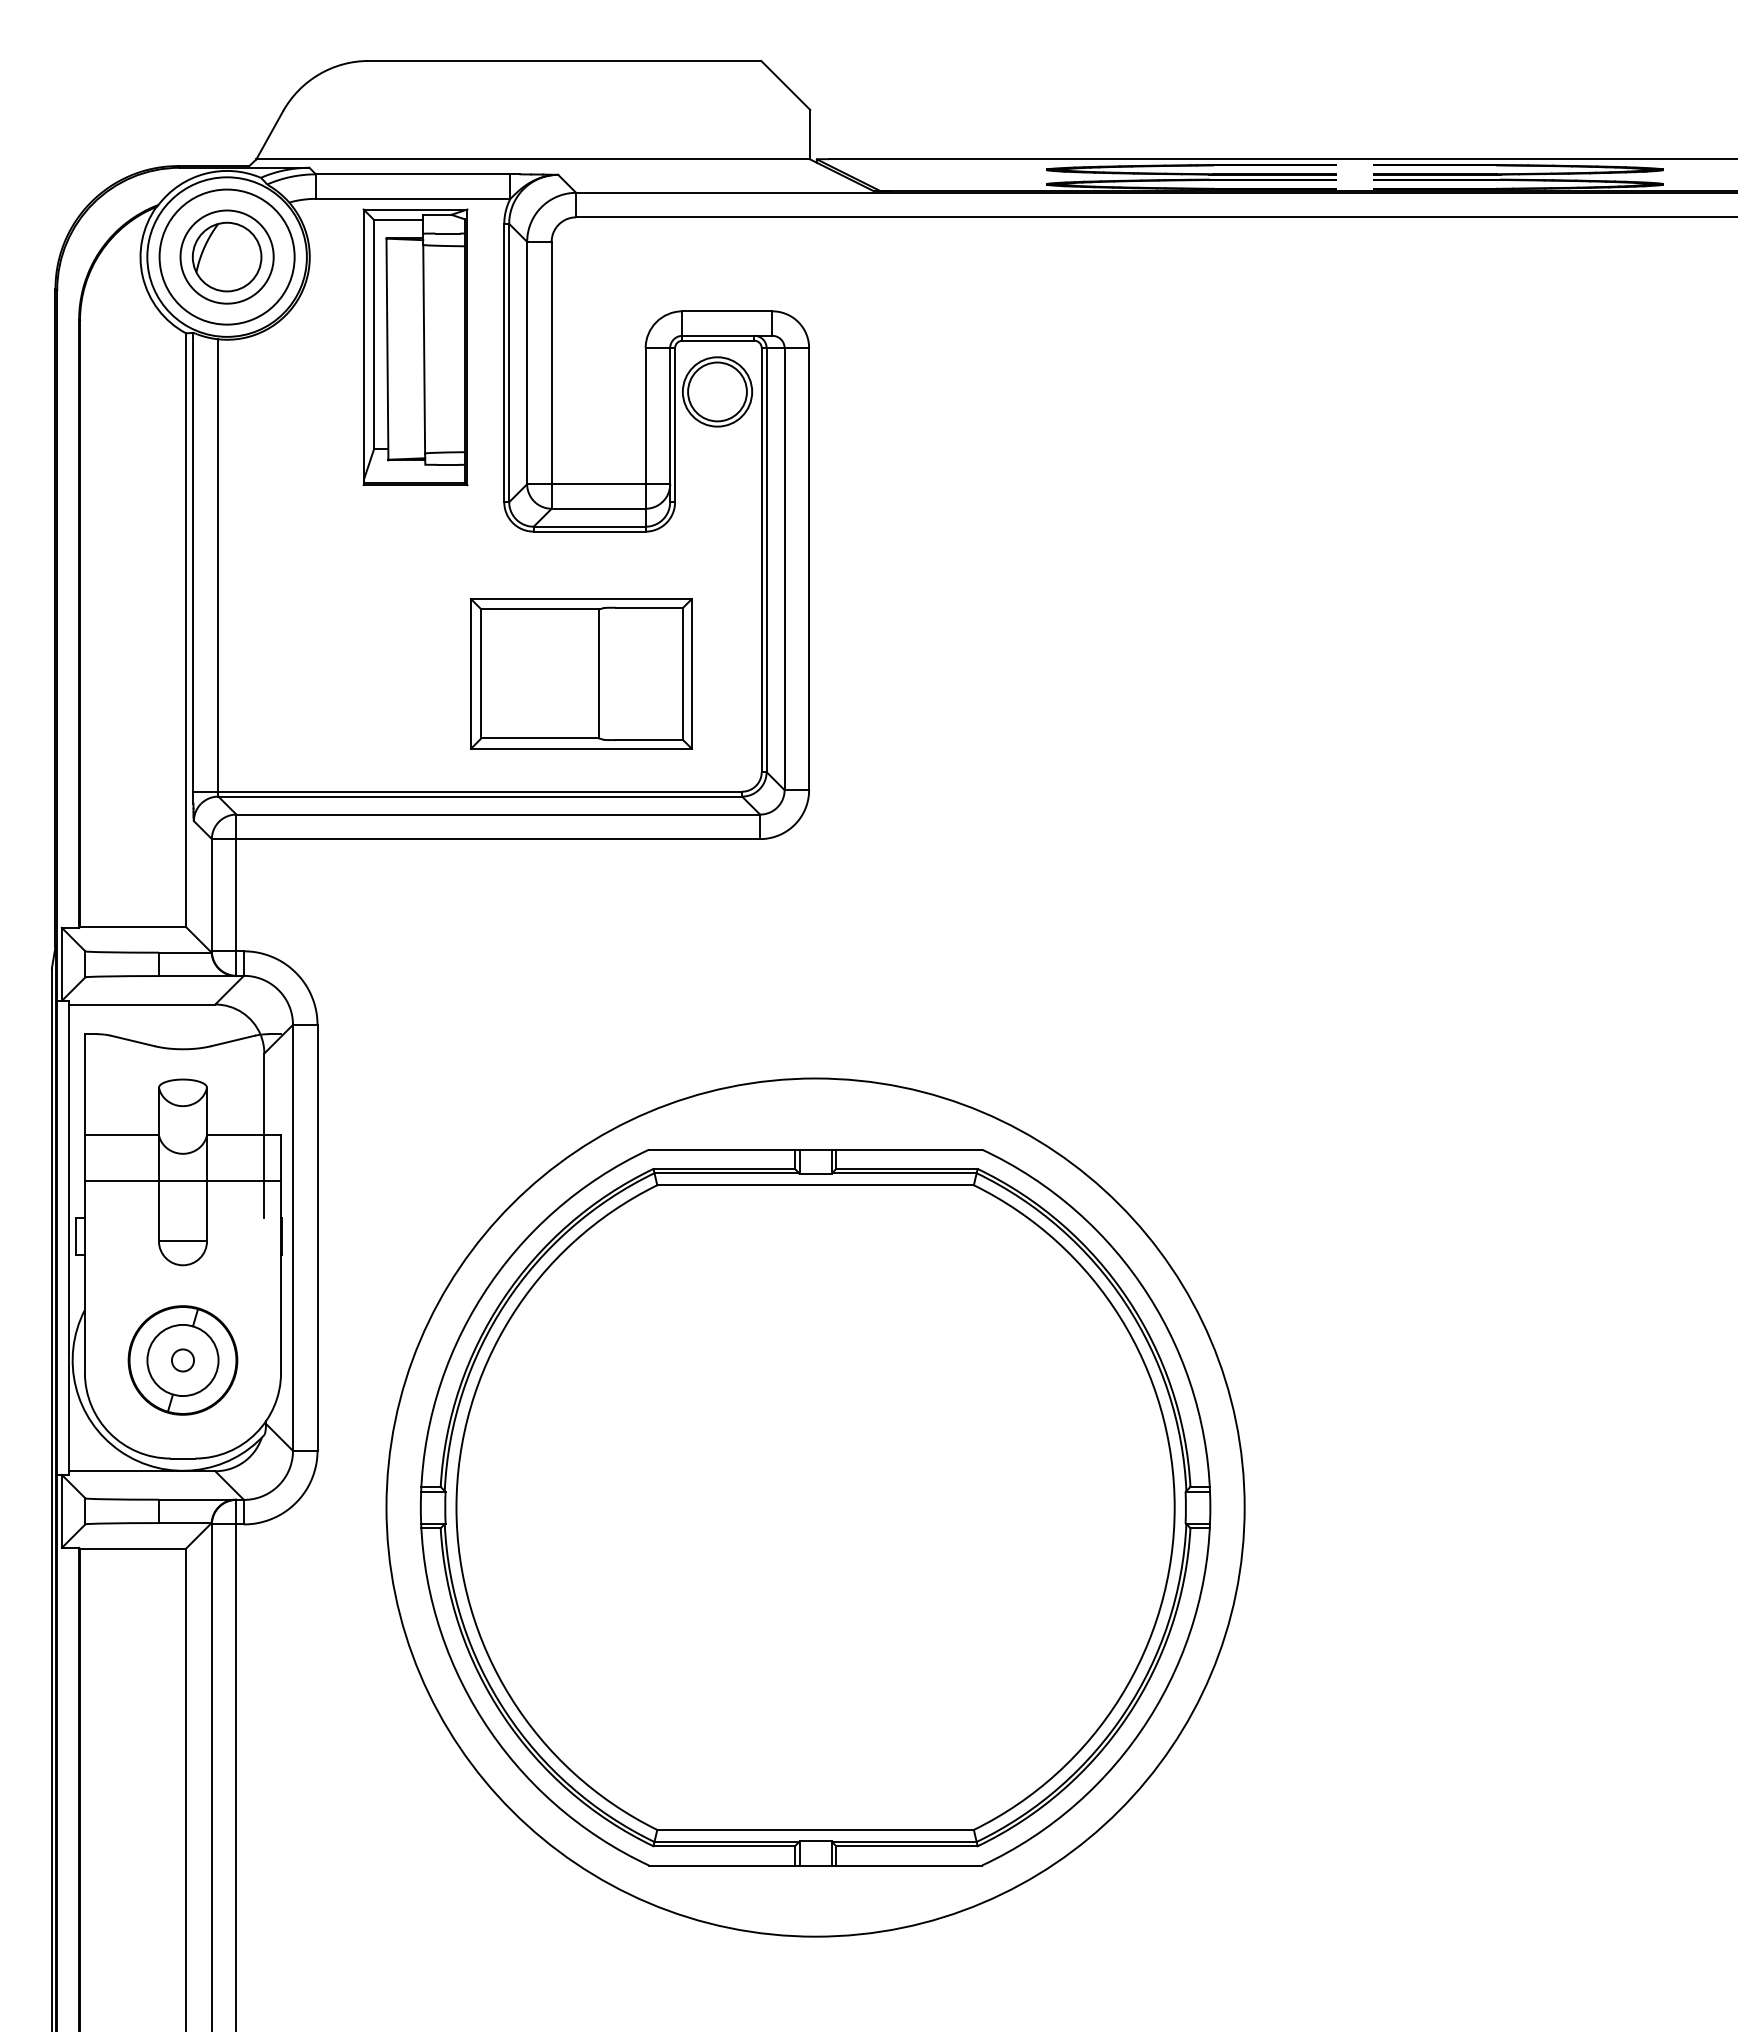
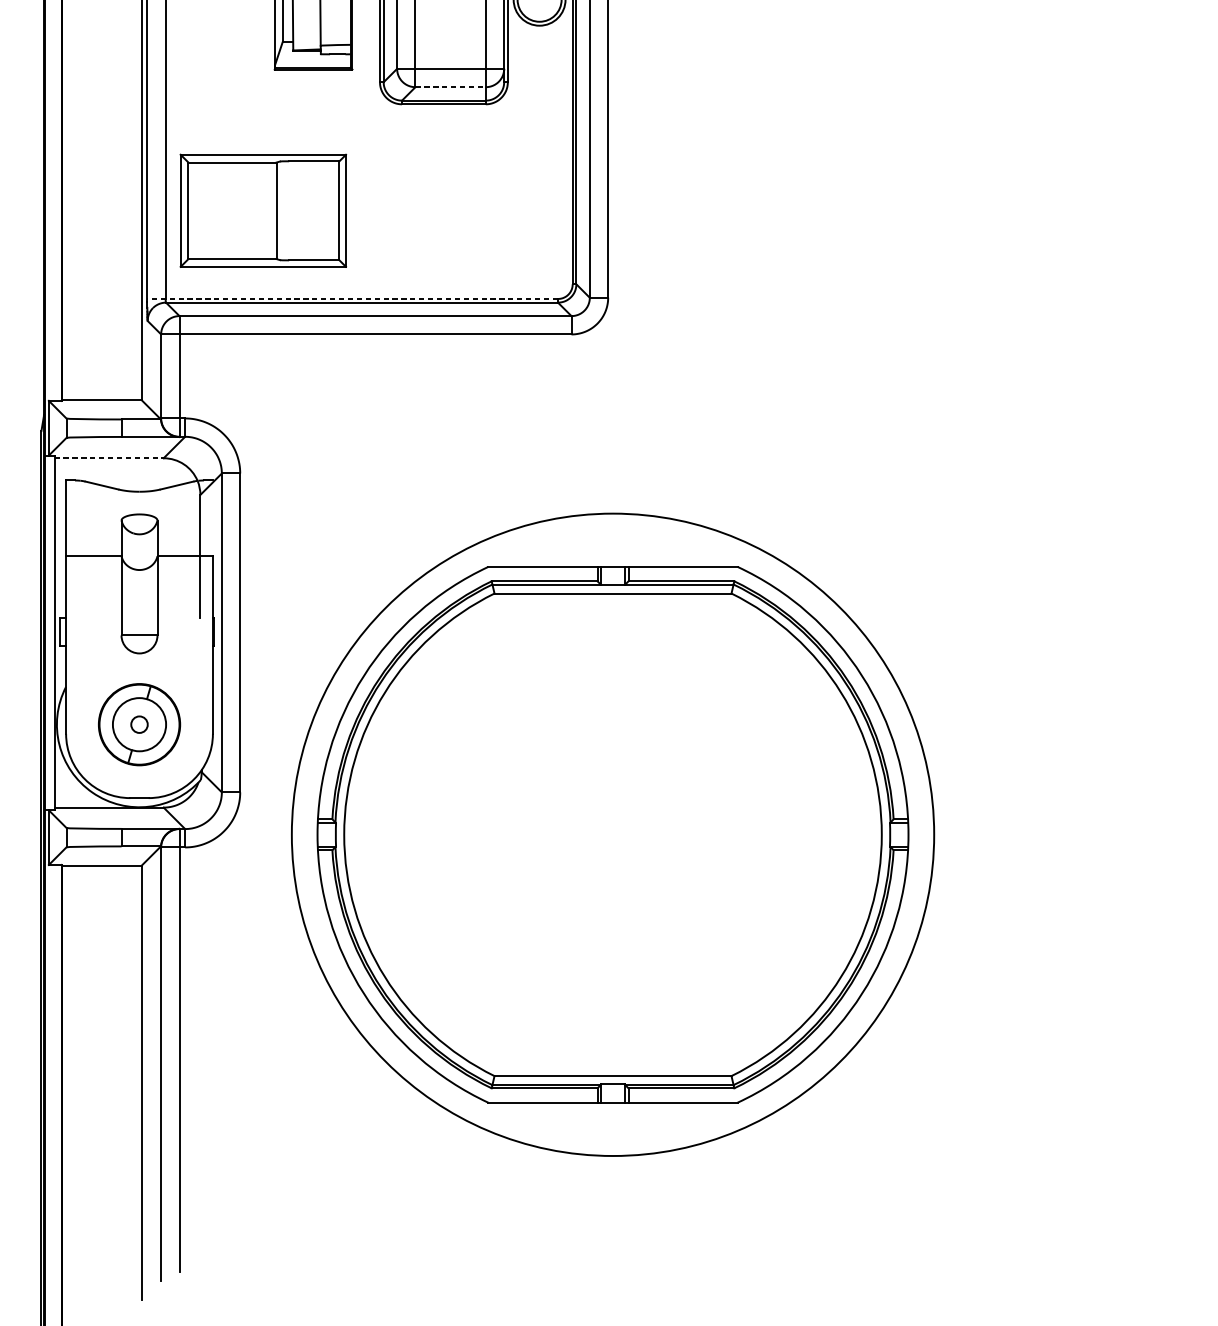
line: (599, 508) -> (451, 86), solid -> dashed
part: (581, 673) -> (263, 210), moved
line: (467, 791) -> (352, 298), solid -> dashed
line: (142, 1004) -> (109, 458), solid -> dashed
line: (182, 1181) -> (139, 590), removed

